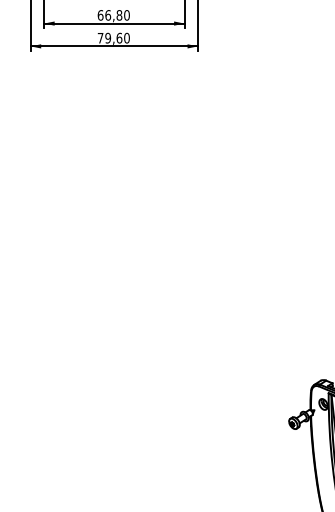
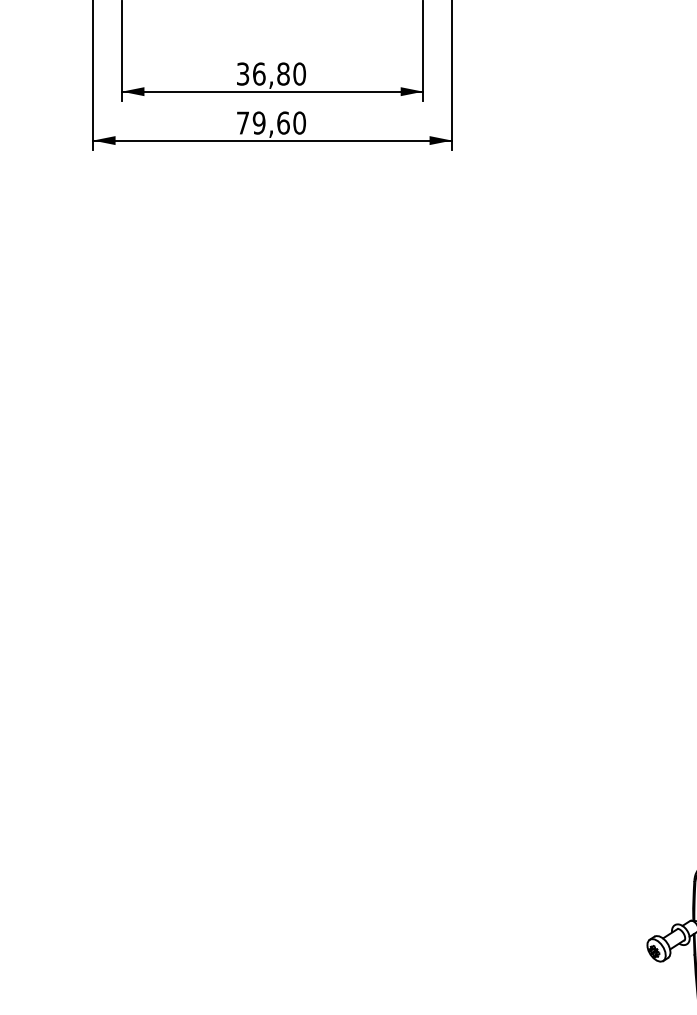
text: (100, 15) -> (242, 74), 66,80 -> 36,80

